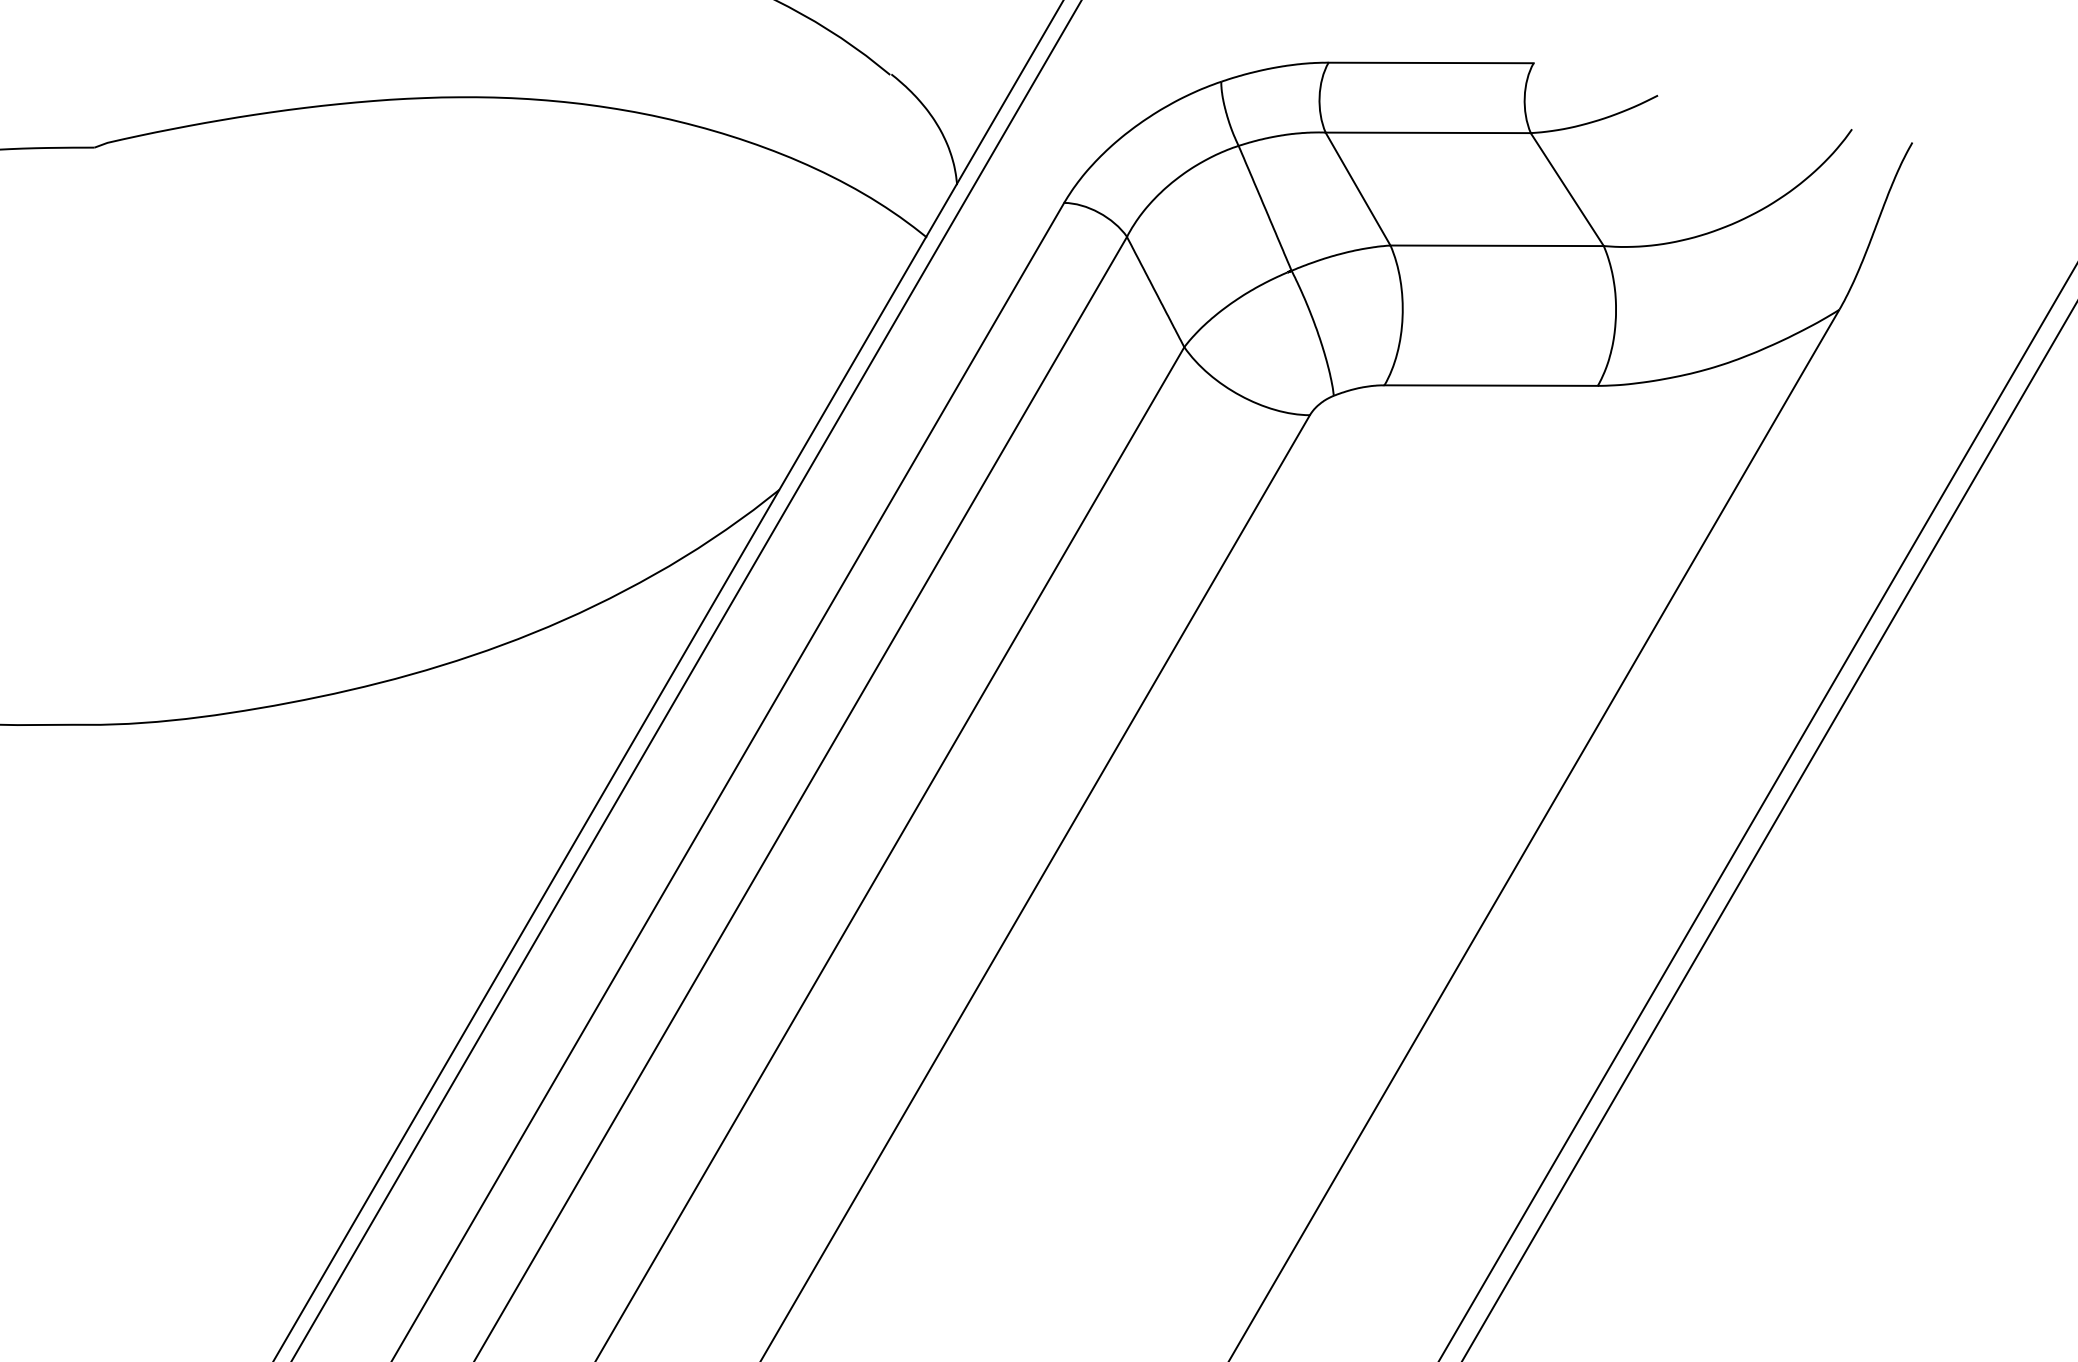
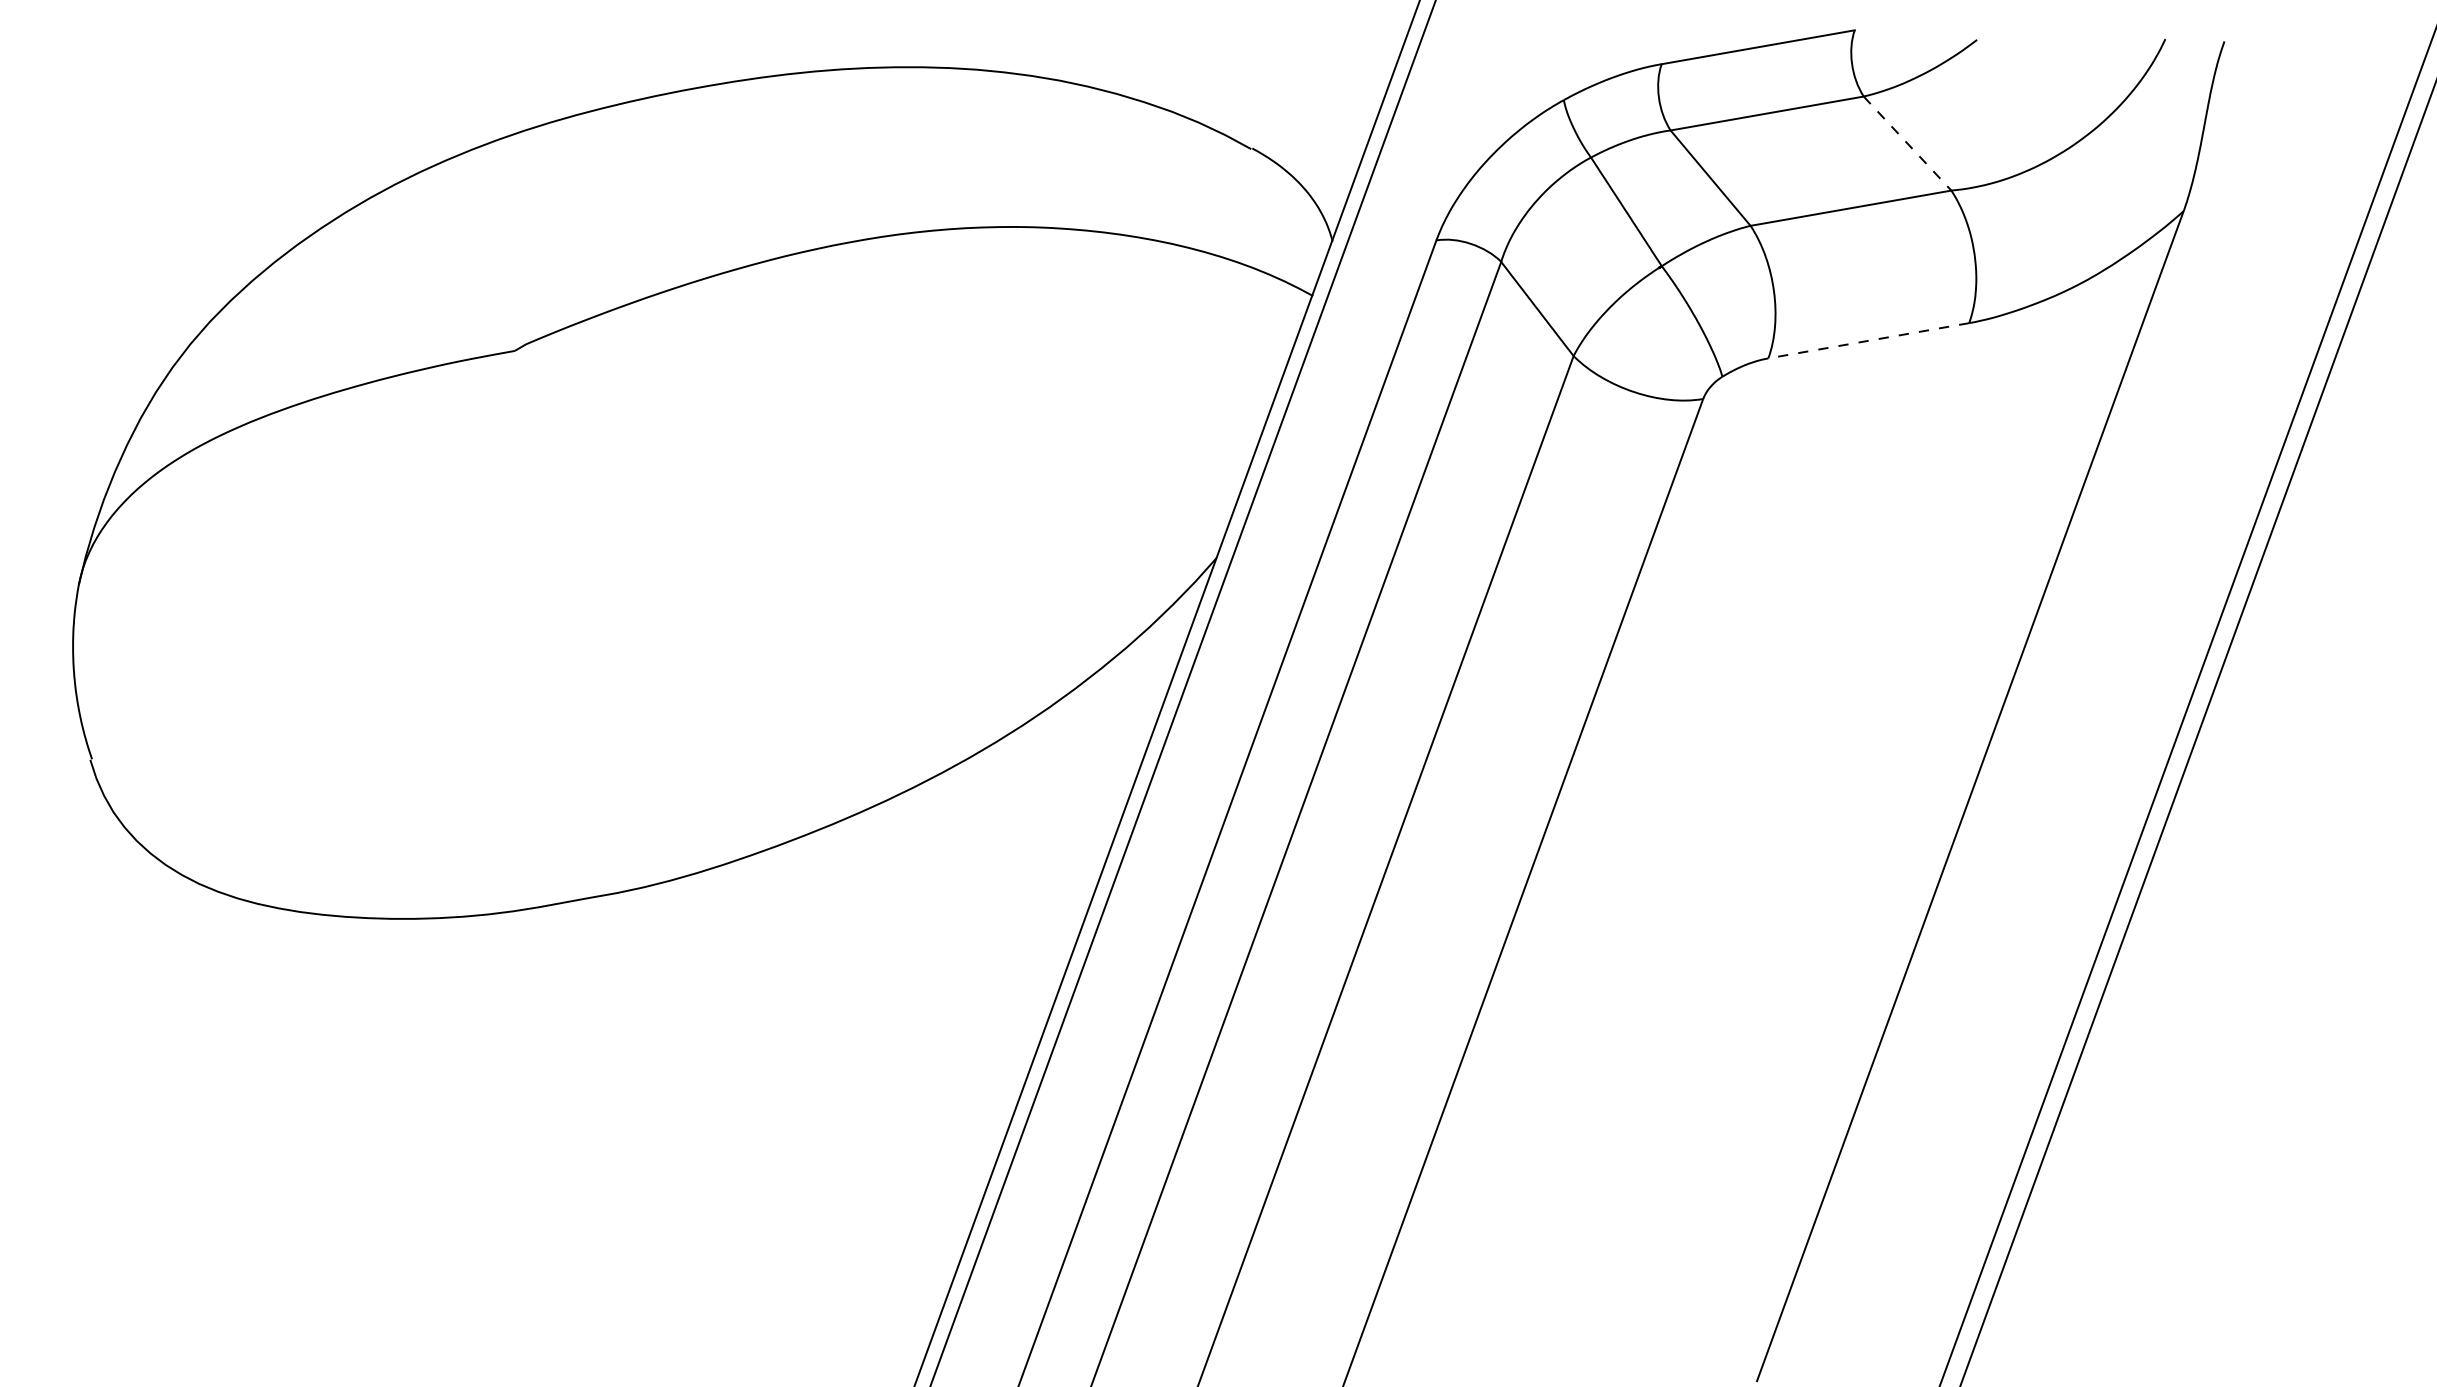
line: (1567, 189) -> (1907, 143), solid -> dashed
line: (1490, 385) -> (1868, 340), solid -> dashed

